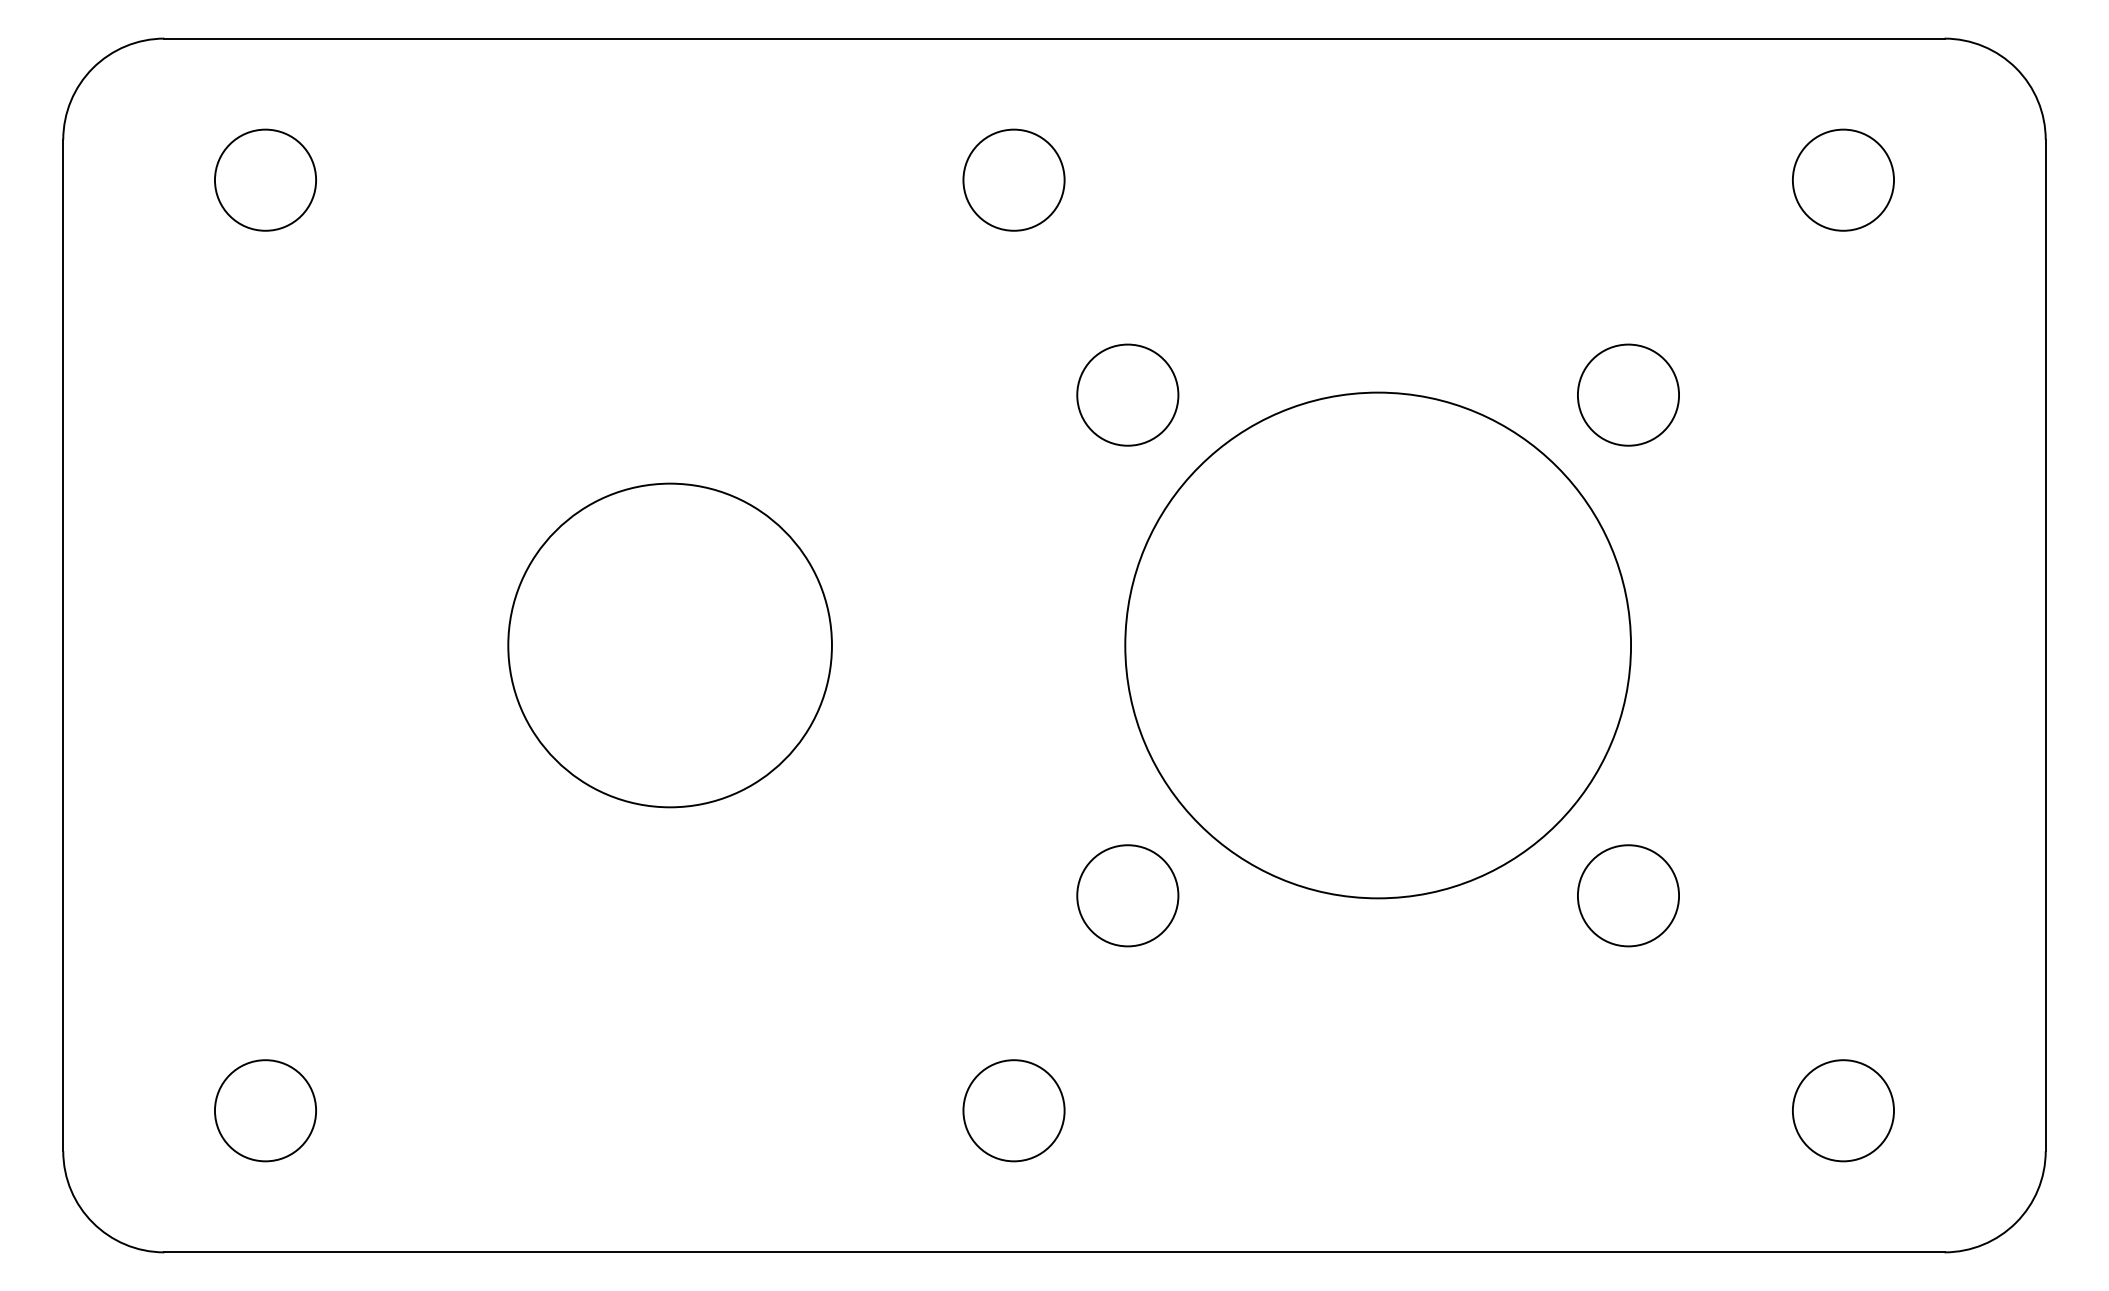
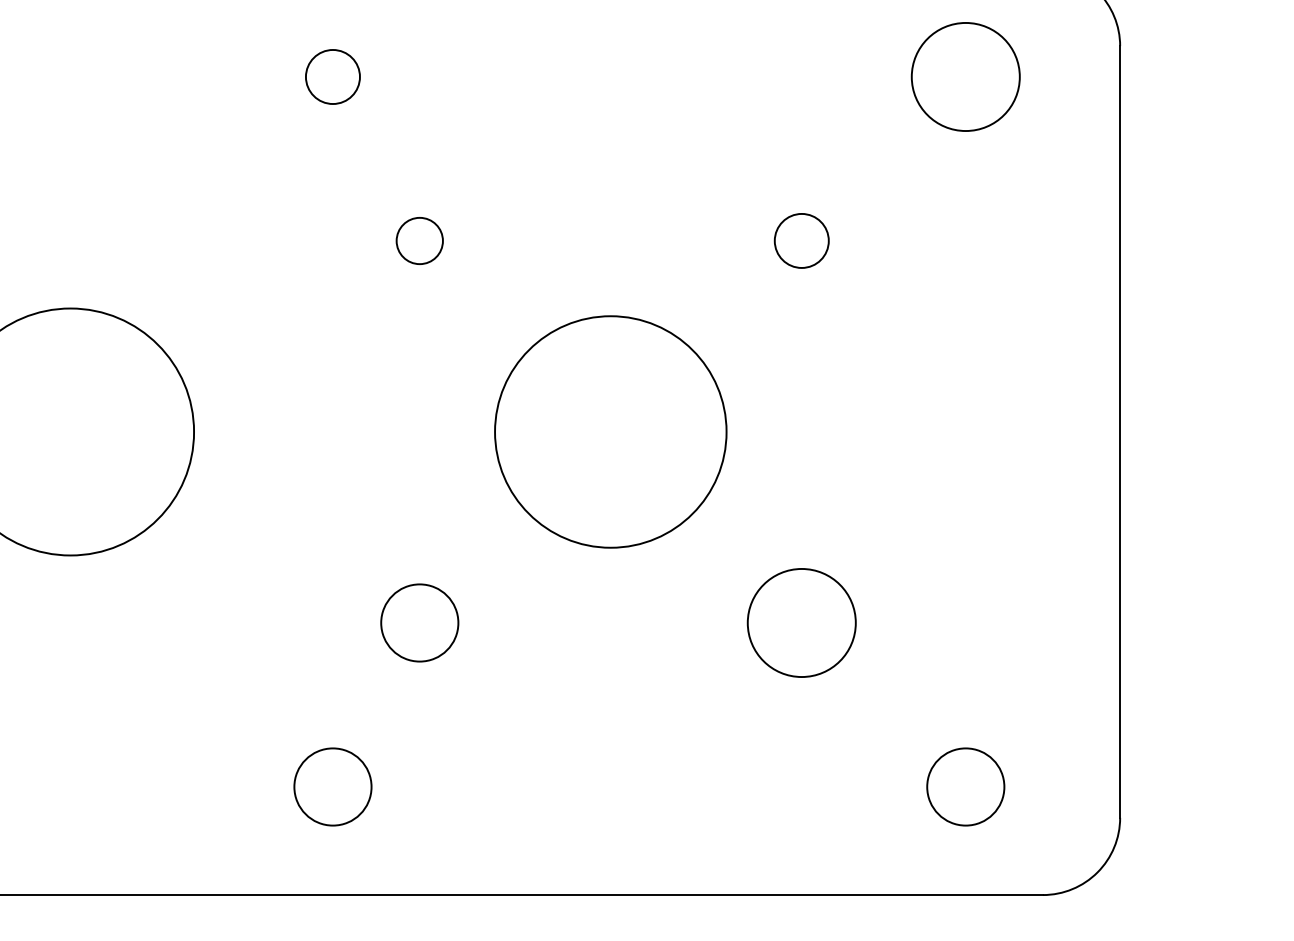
circle: (1013, 179) -> (332, 76), size x0.7
circle: (1843, 179) -> (965, 76), size x1.4
circle: (1127, 394) -> (419, 240), size x0.6
circle: (1628, 394) -> (801, 240), size x0.7
circle: (1378, 645) -> (611, 432), size x0.6
circle: (1628, 895) -> (801, 622), size x1.4

